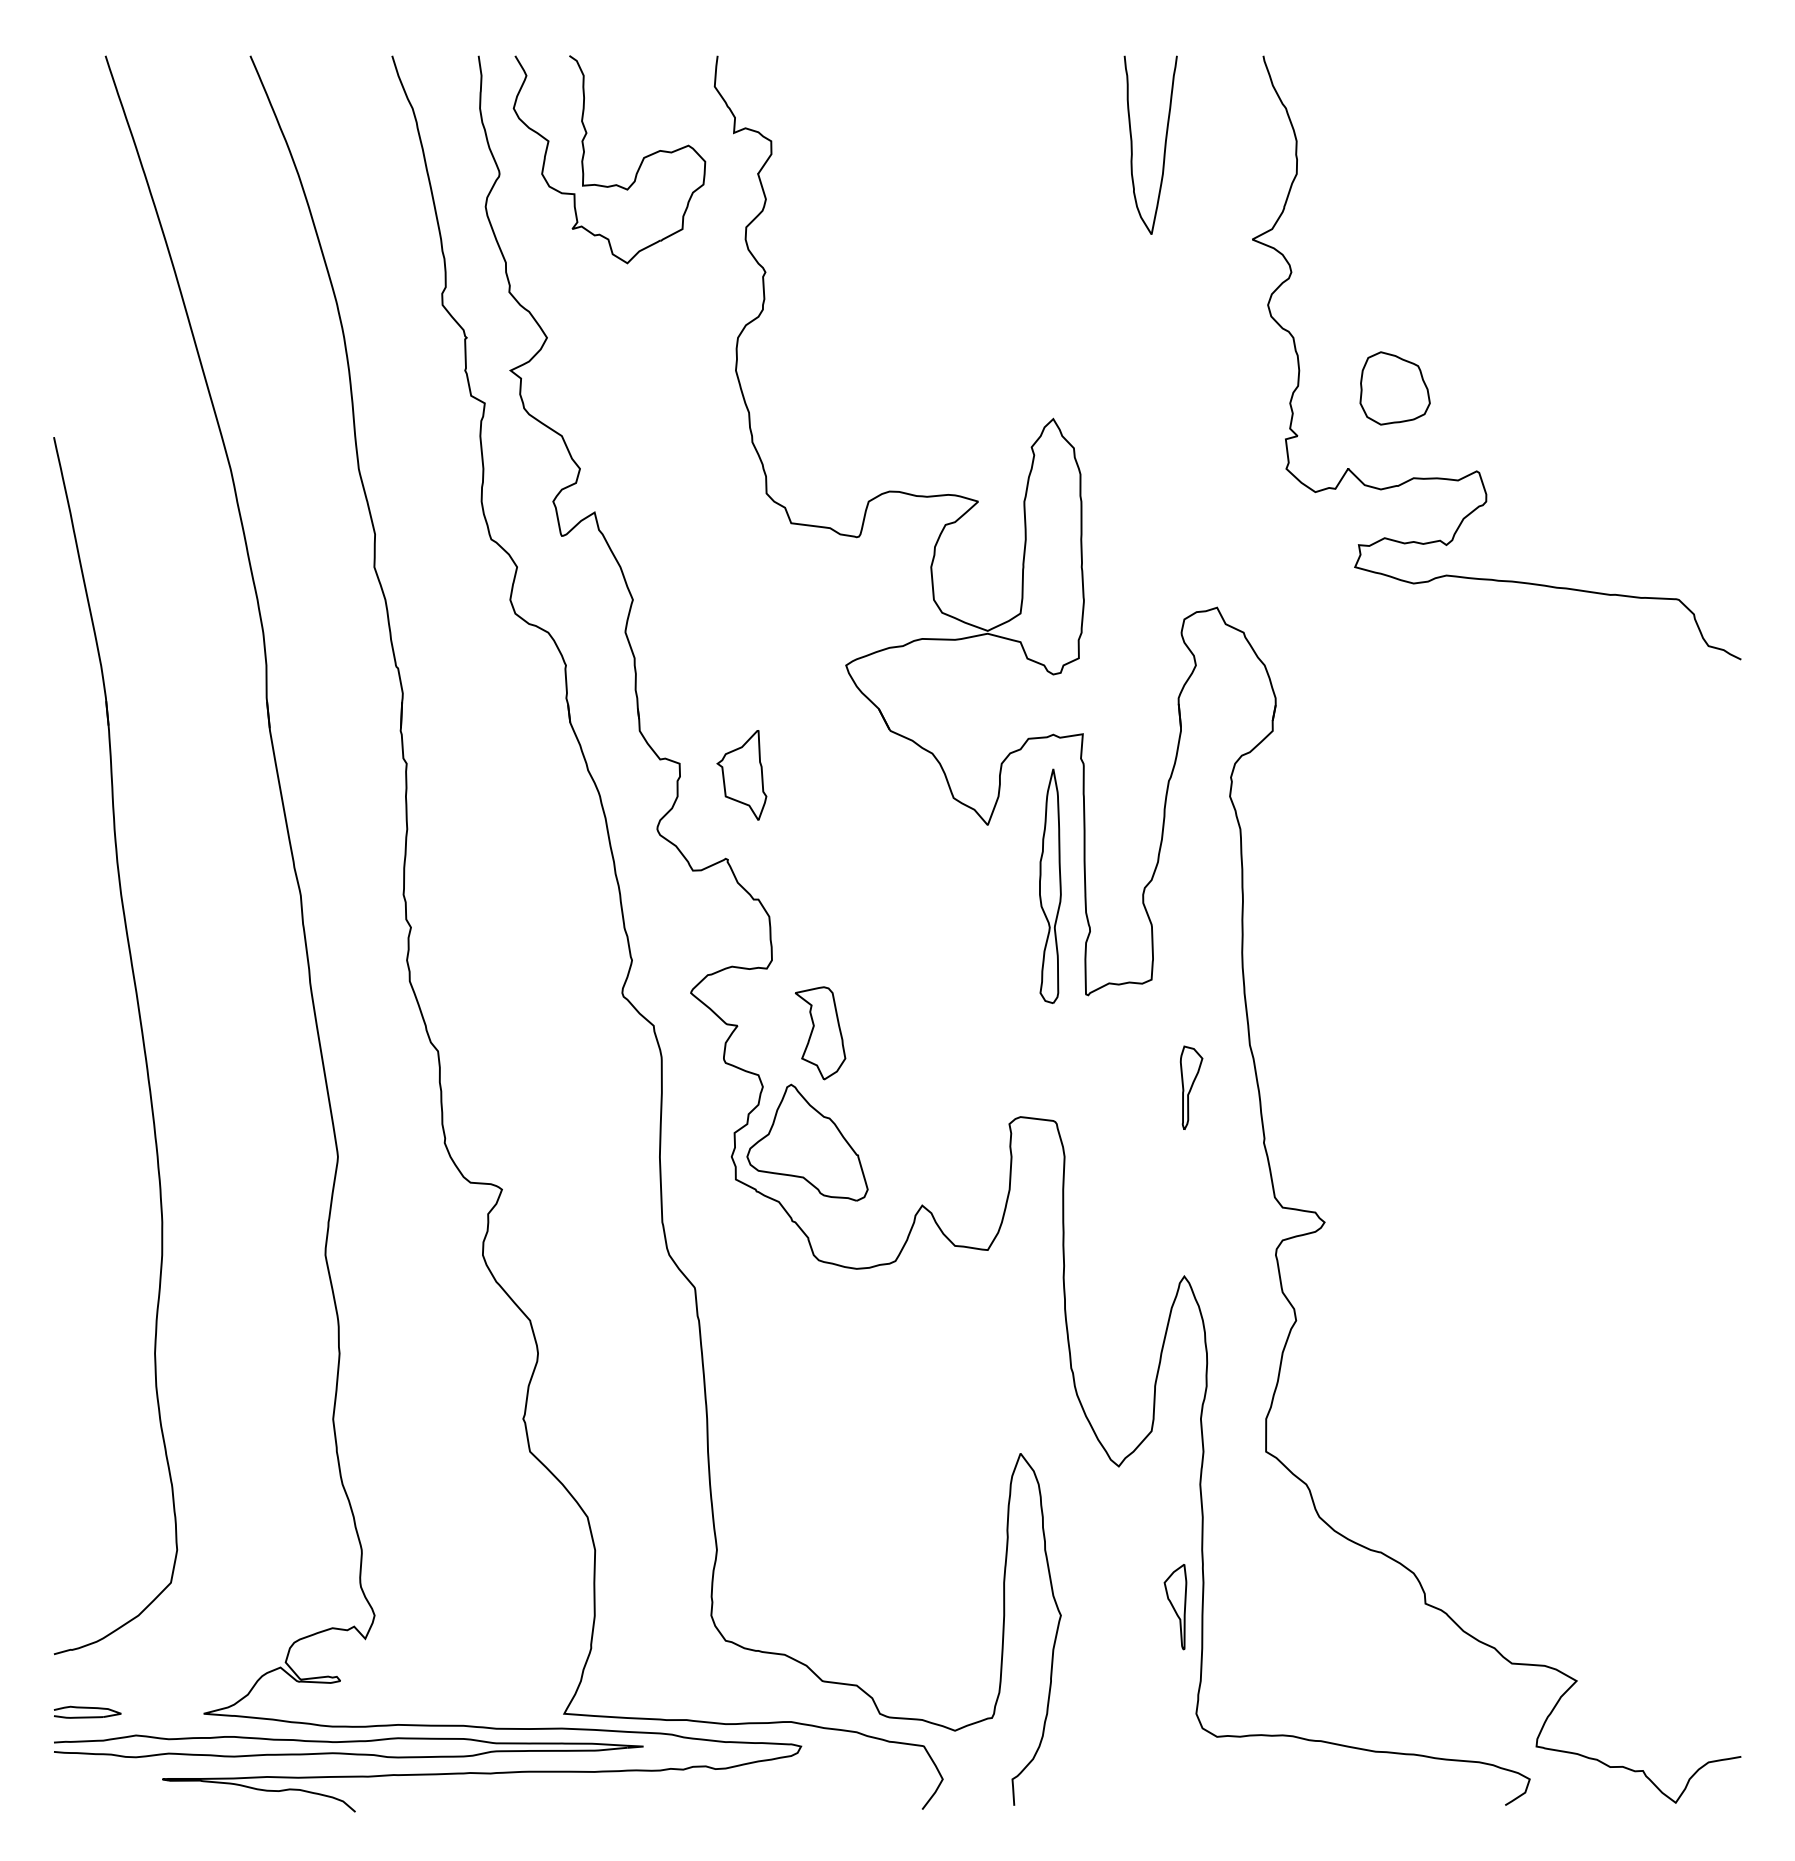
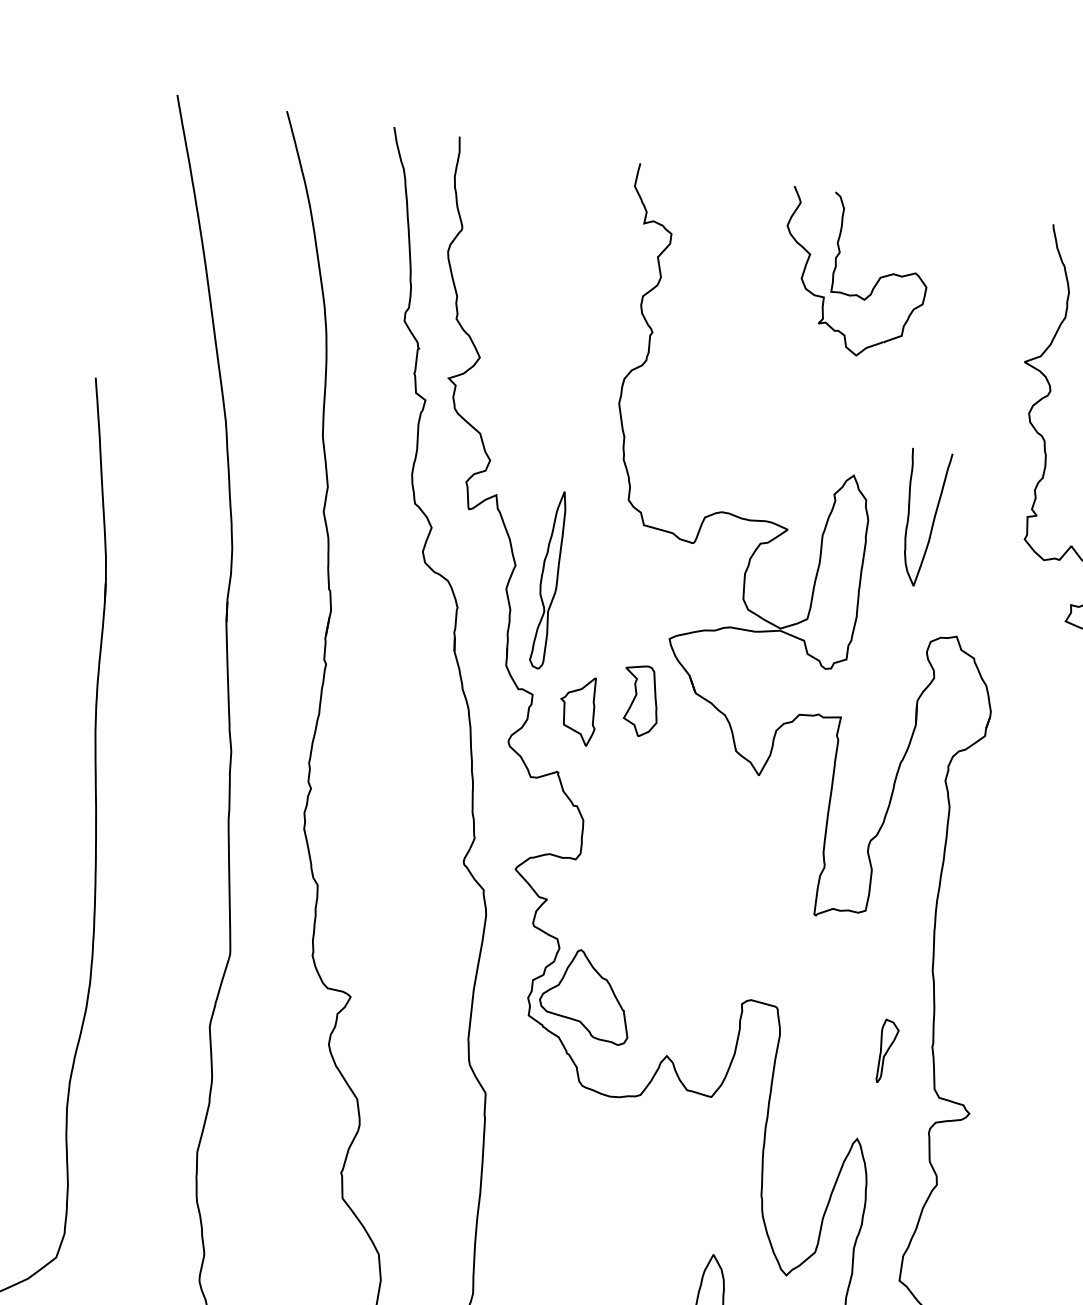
curve: (1164, 144) -> (933, 519), moved
part: (584, 156) -> (835, 269), moved
part: (1050, 885) -> (549, 579), moved
part: (820, 1033) -> (640, 701), moved
part: (1191, 1087) -> (887, 1051), moved

